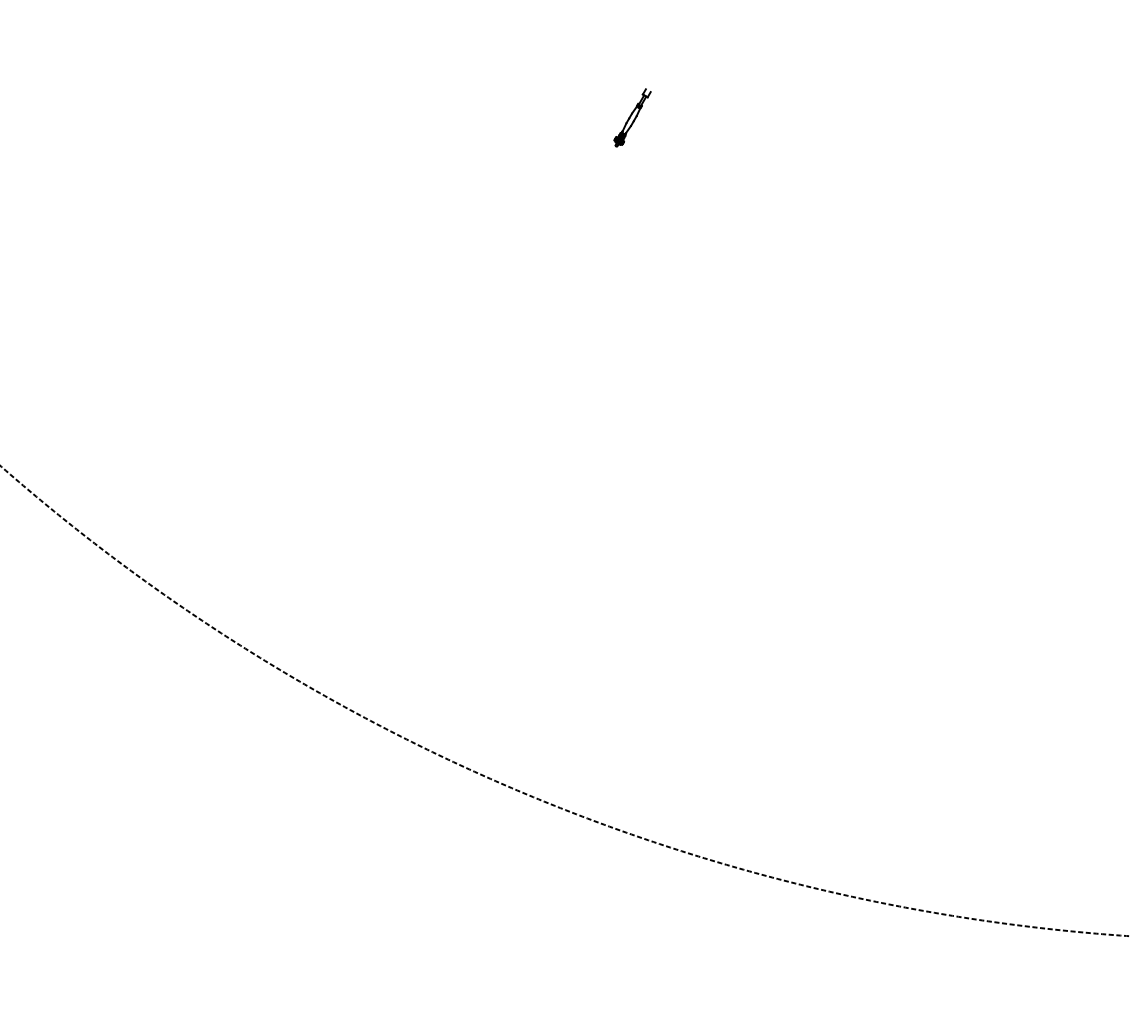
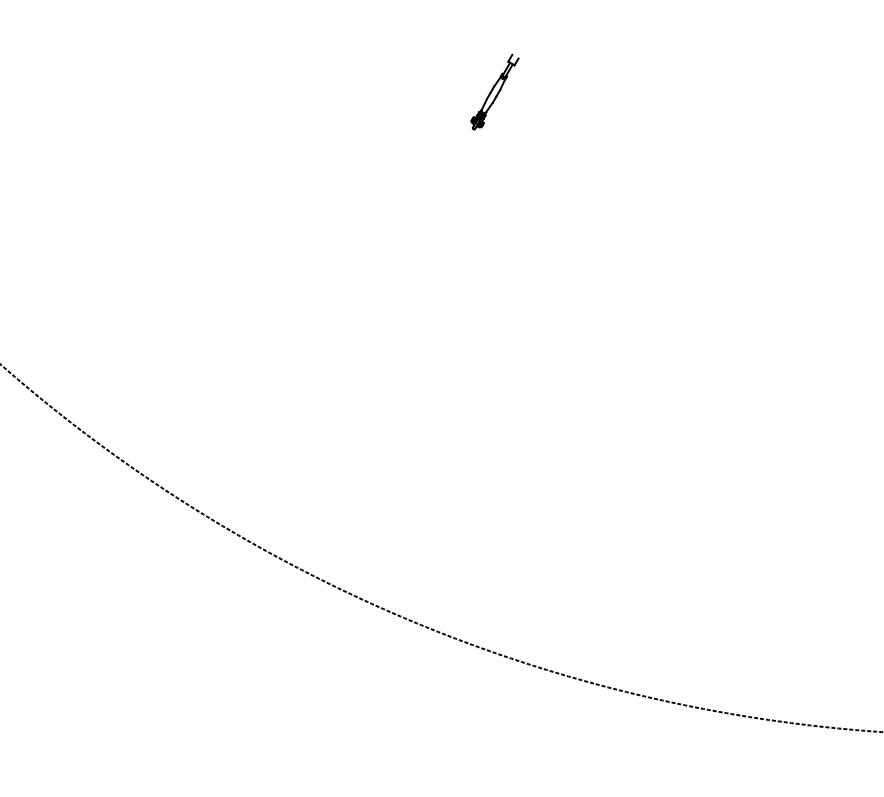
part: (632, 117) -> (494, 91), size x1.67

